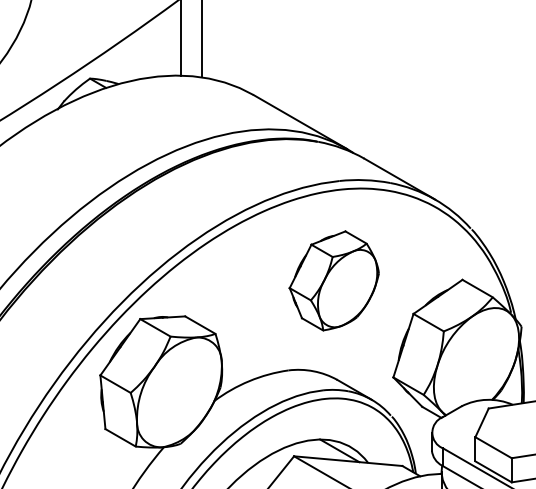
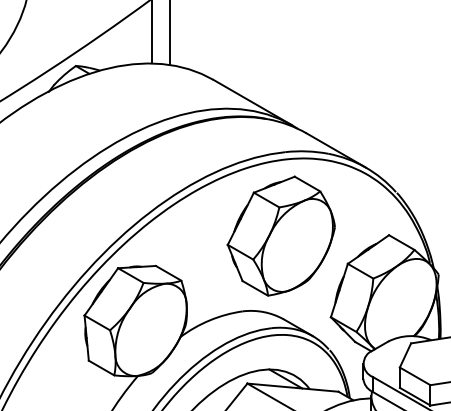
part: (333, 280) -> (280, 235), size x1.43

